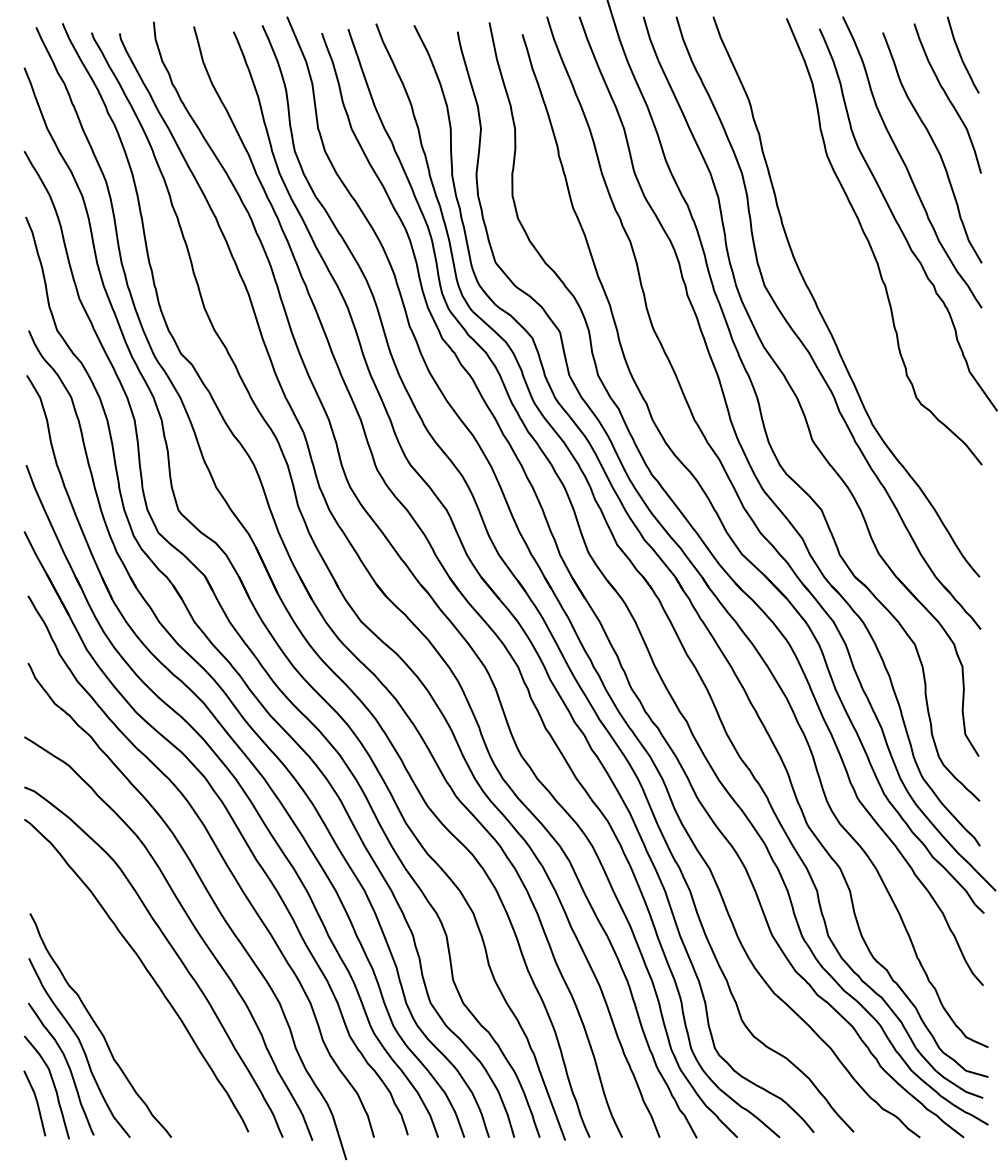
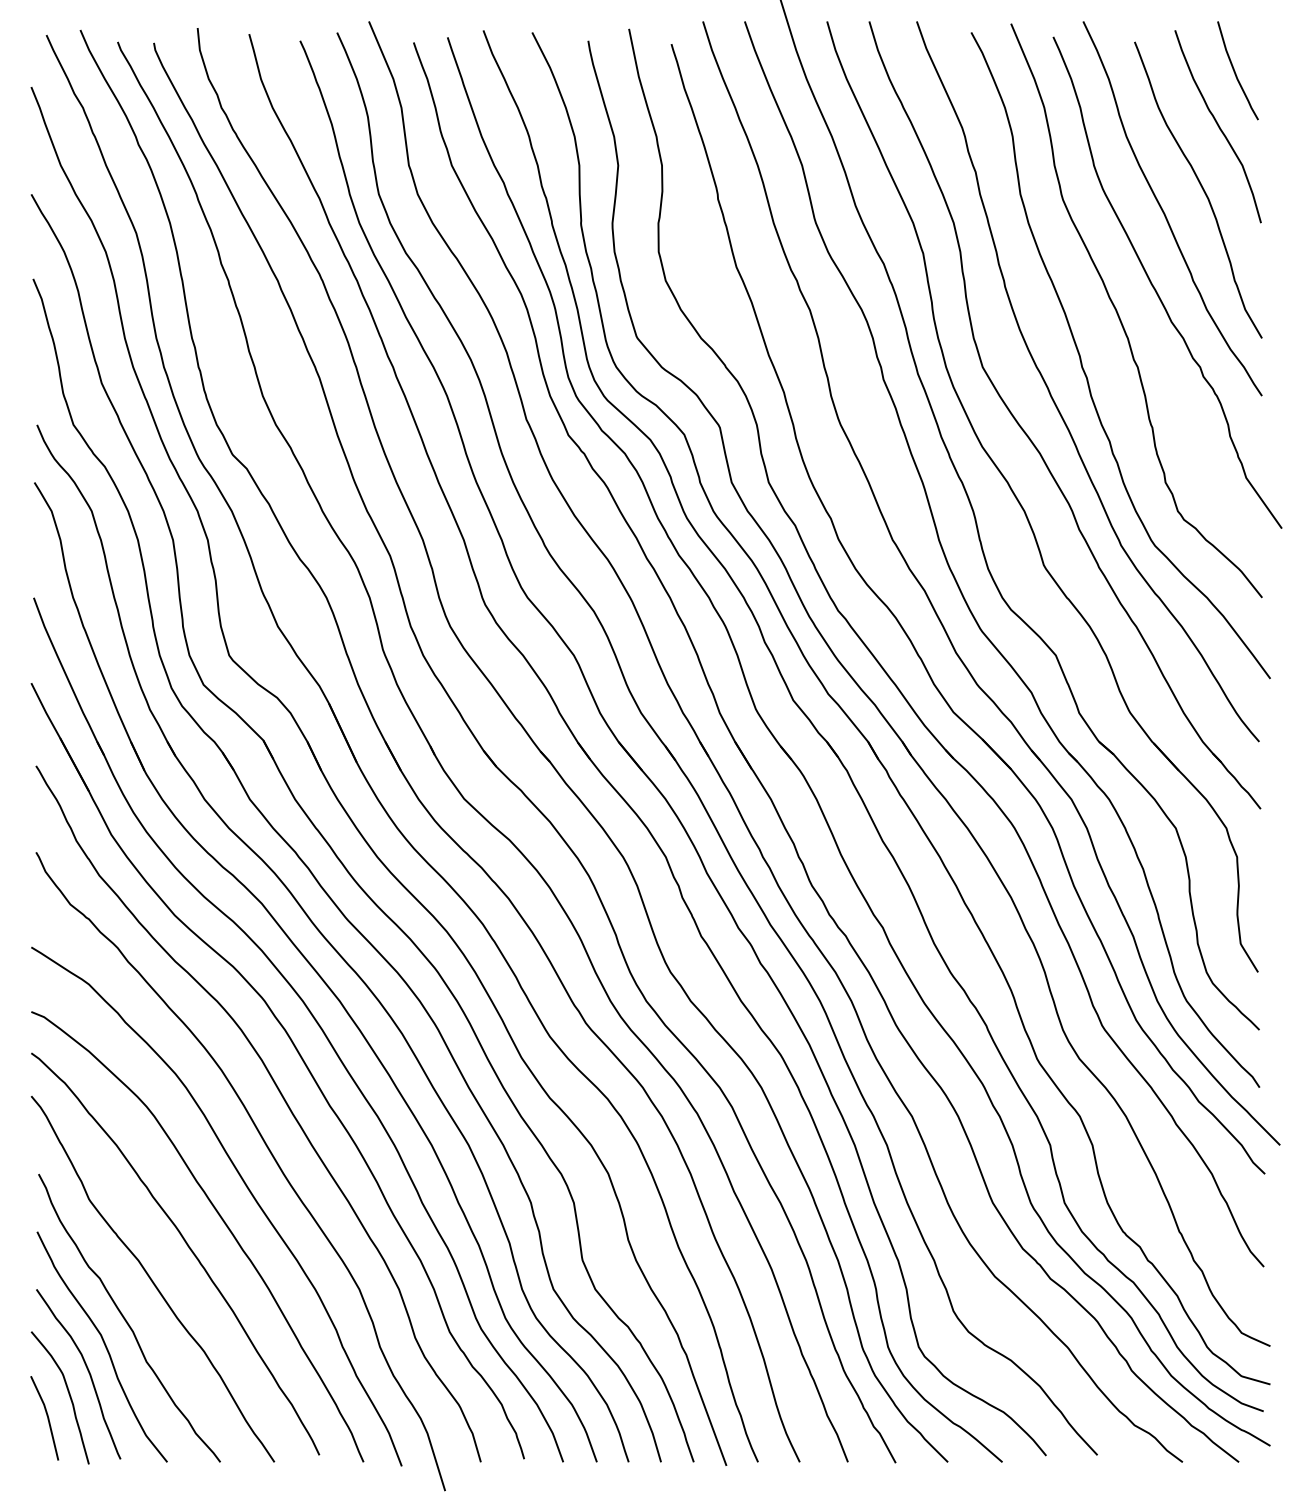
curve: (845, 290) -> (1086, 373), added
curve: (118, 994) -> (152, 1278), added

